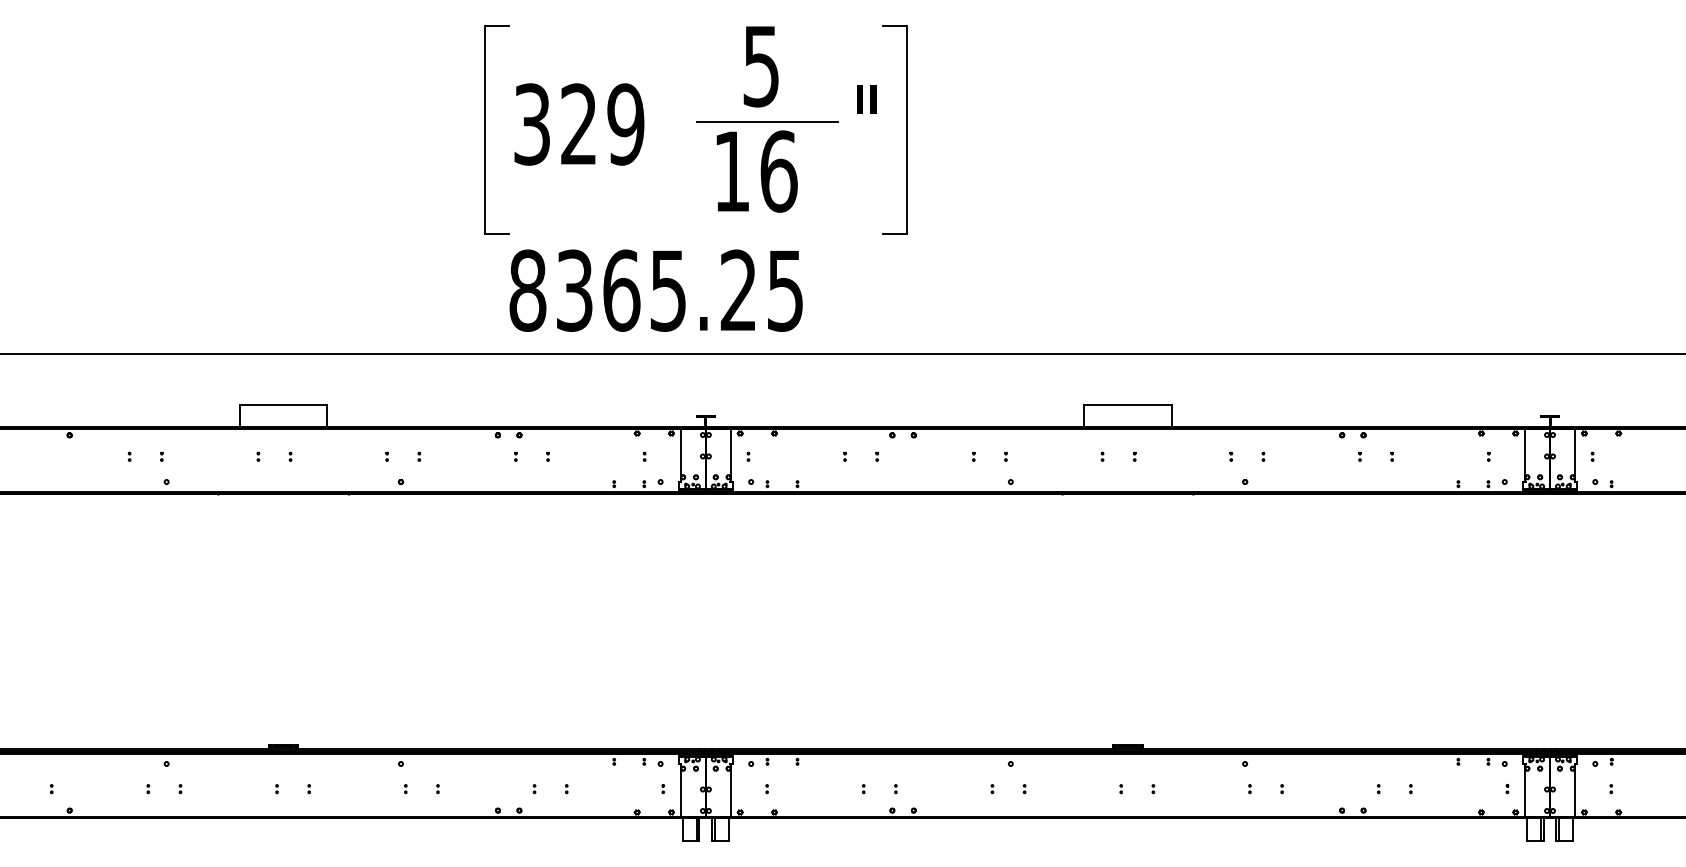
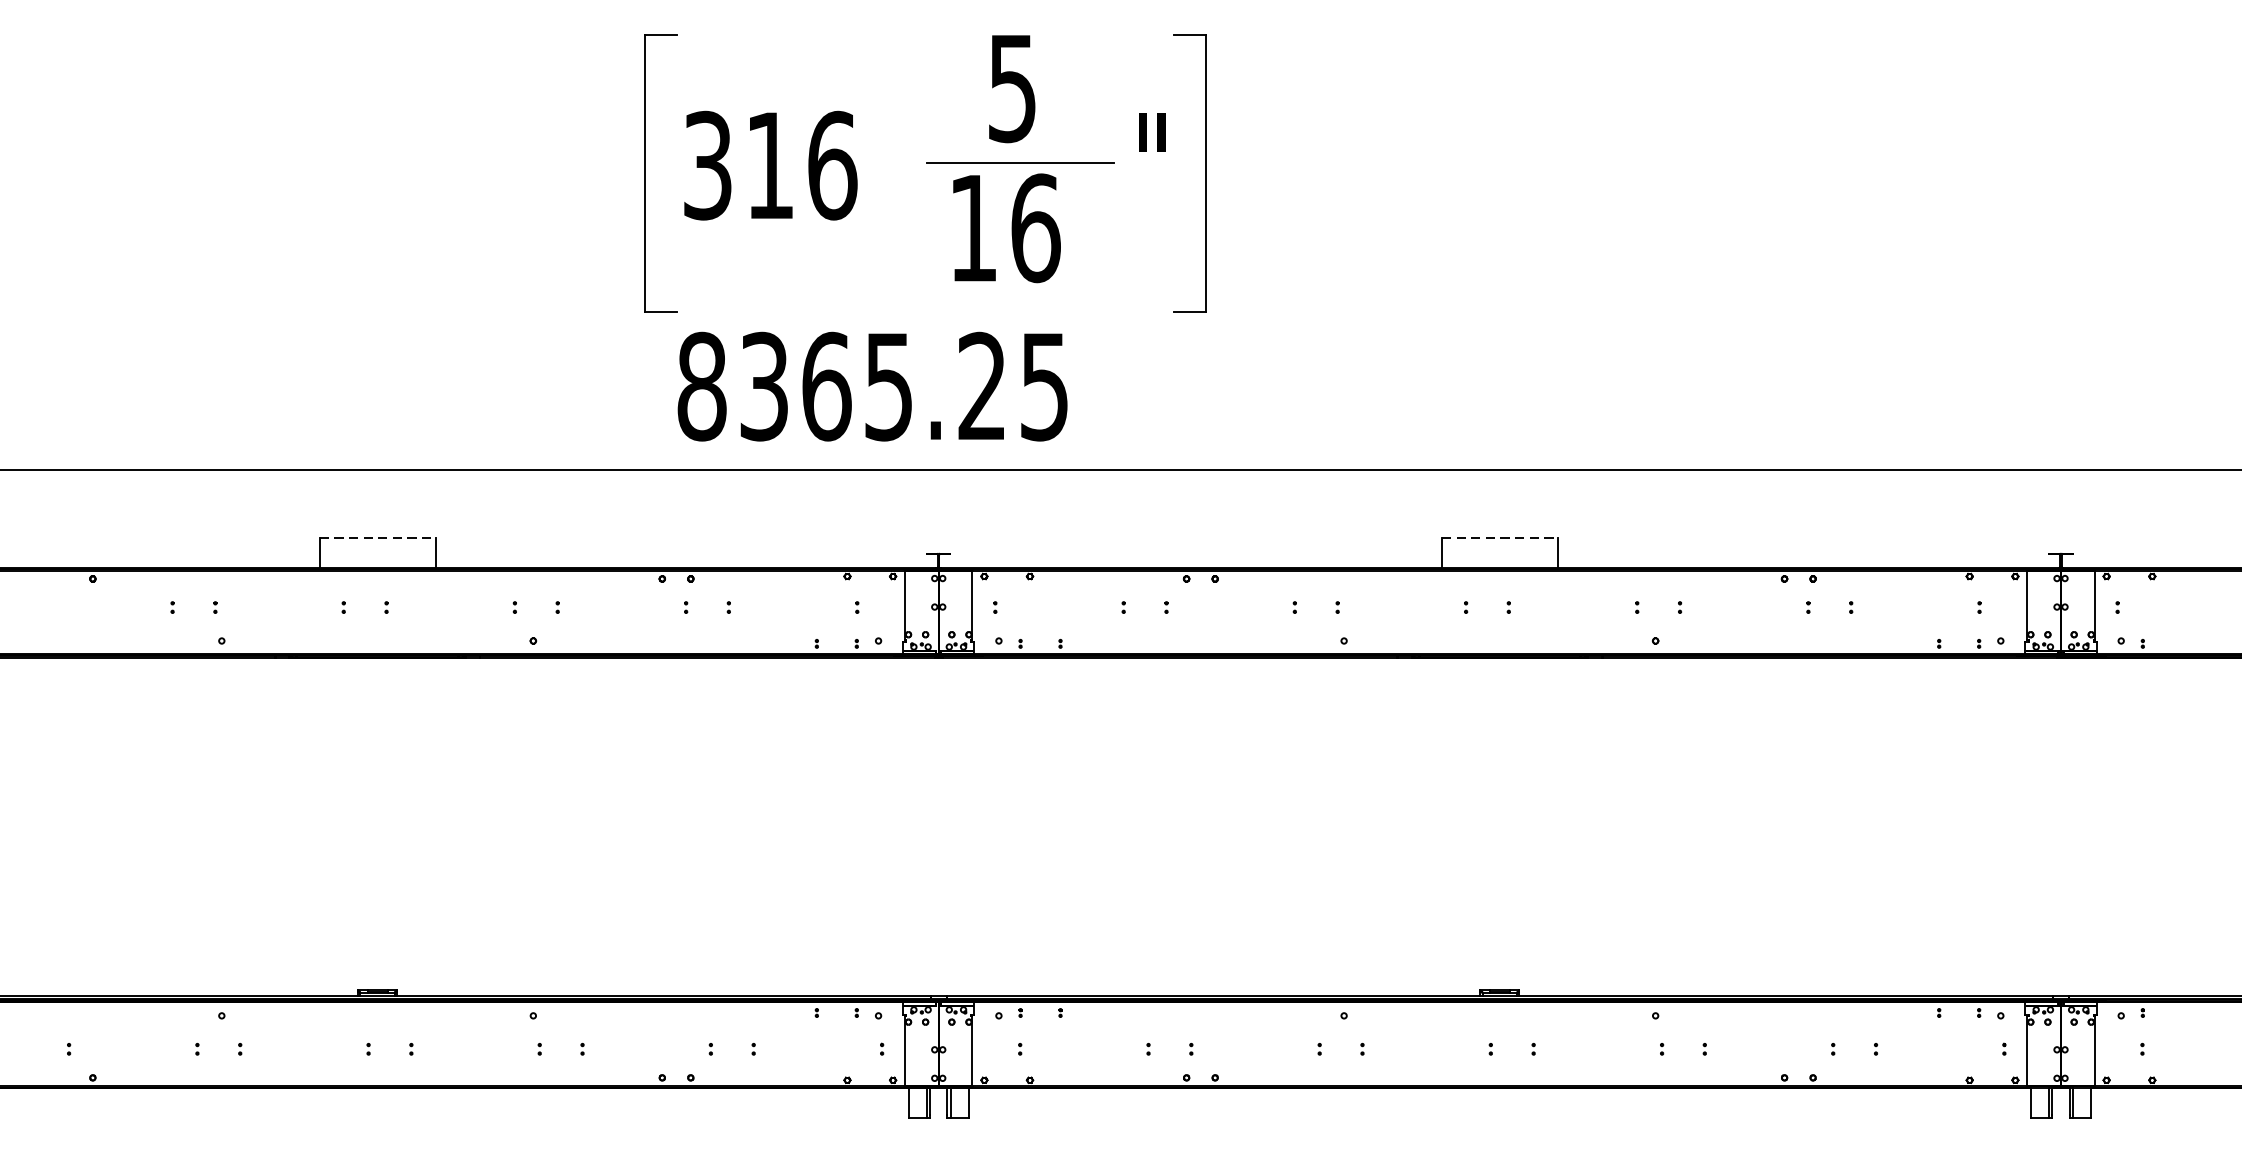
text: (602, 124) -> (801, 165), 329 -> 316
line: (283, 404) -> (377, 537), solid -> dashed
line: (1127, 404) -> (1499, 537), solid -> dashed

